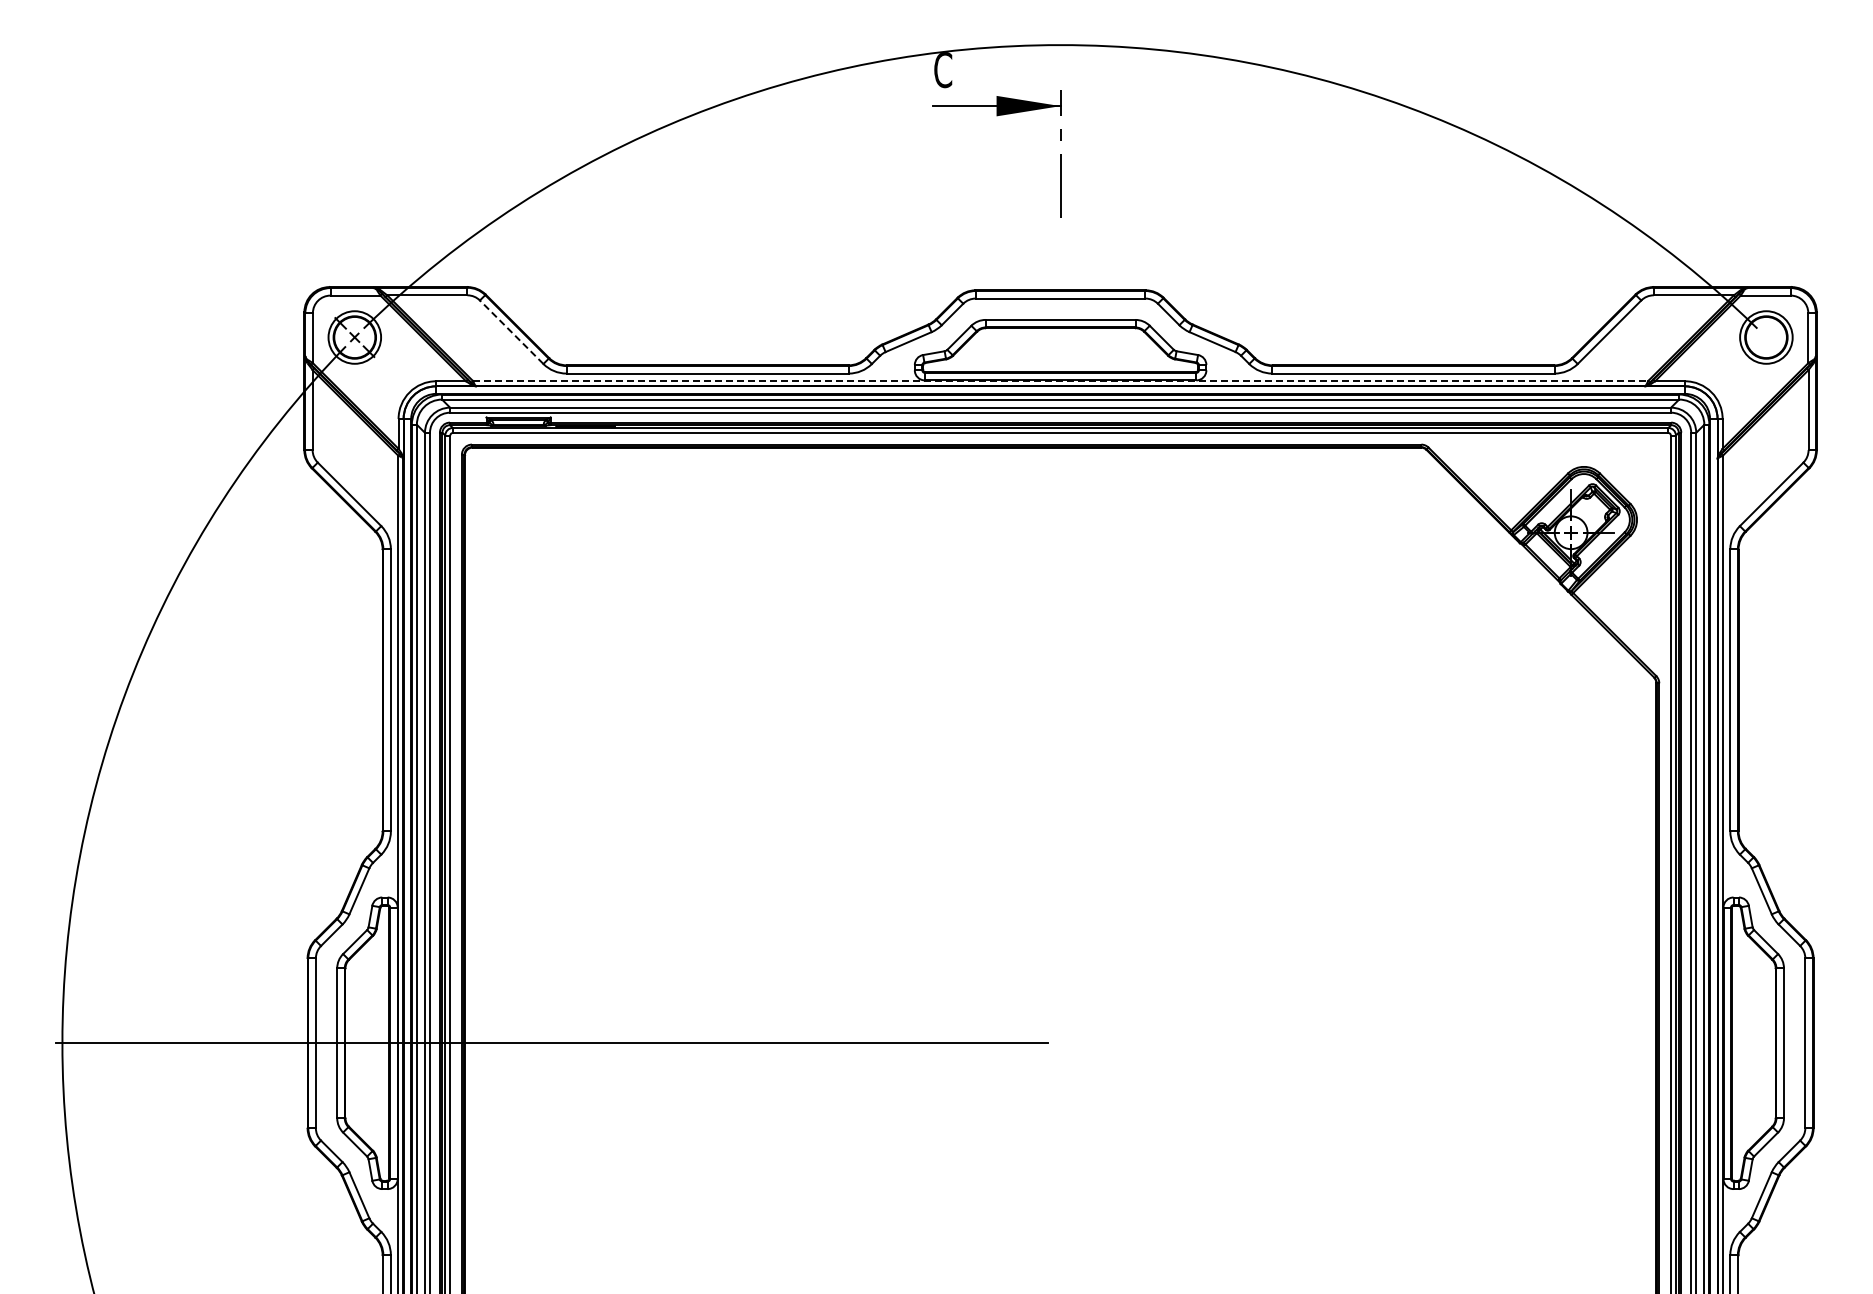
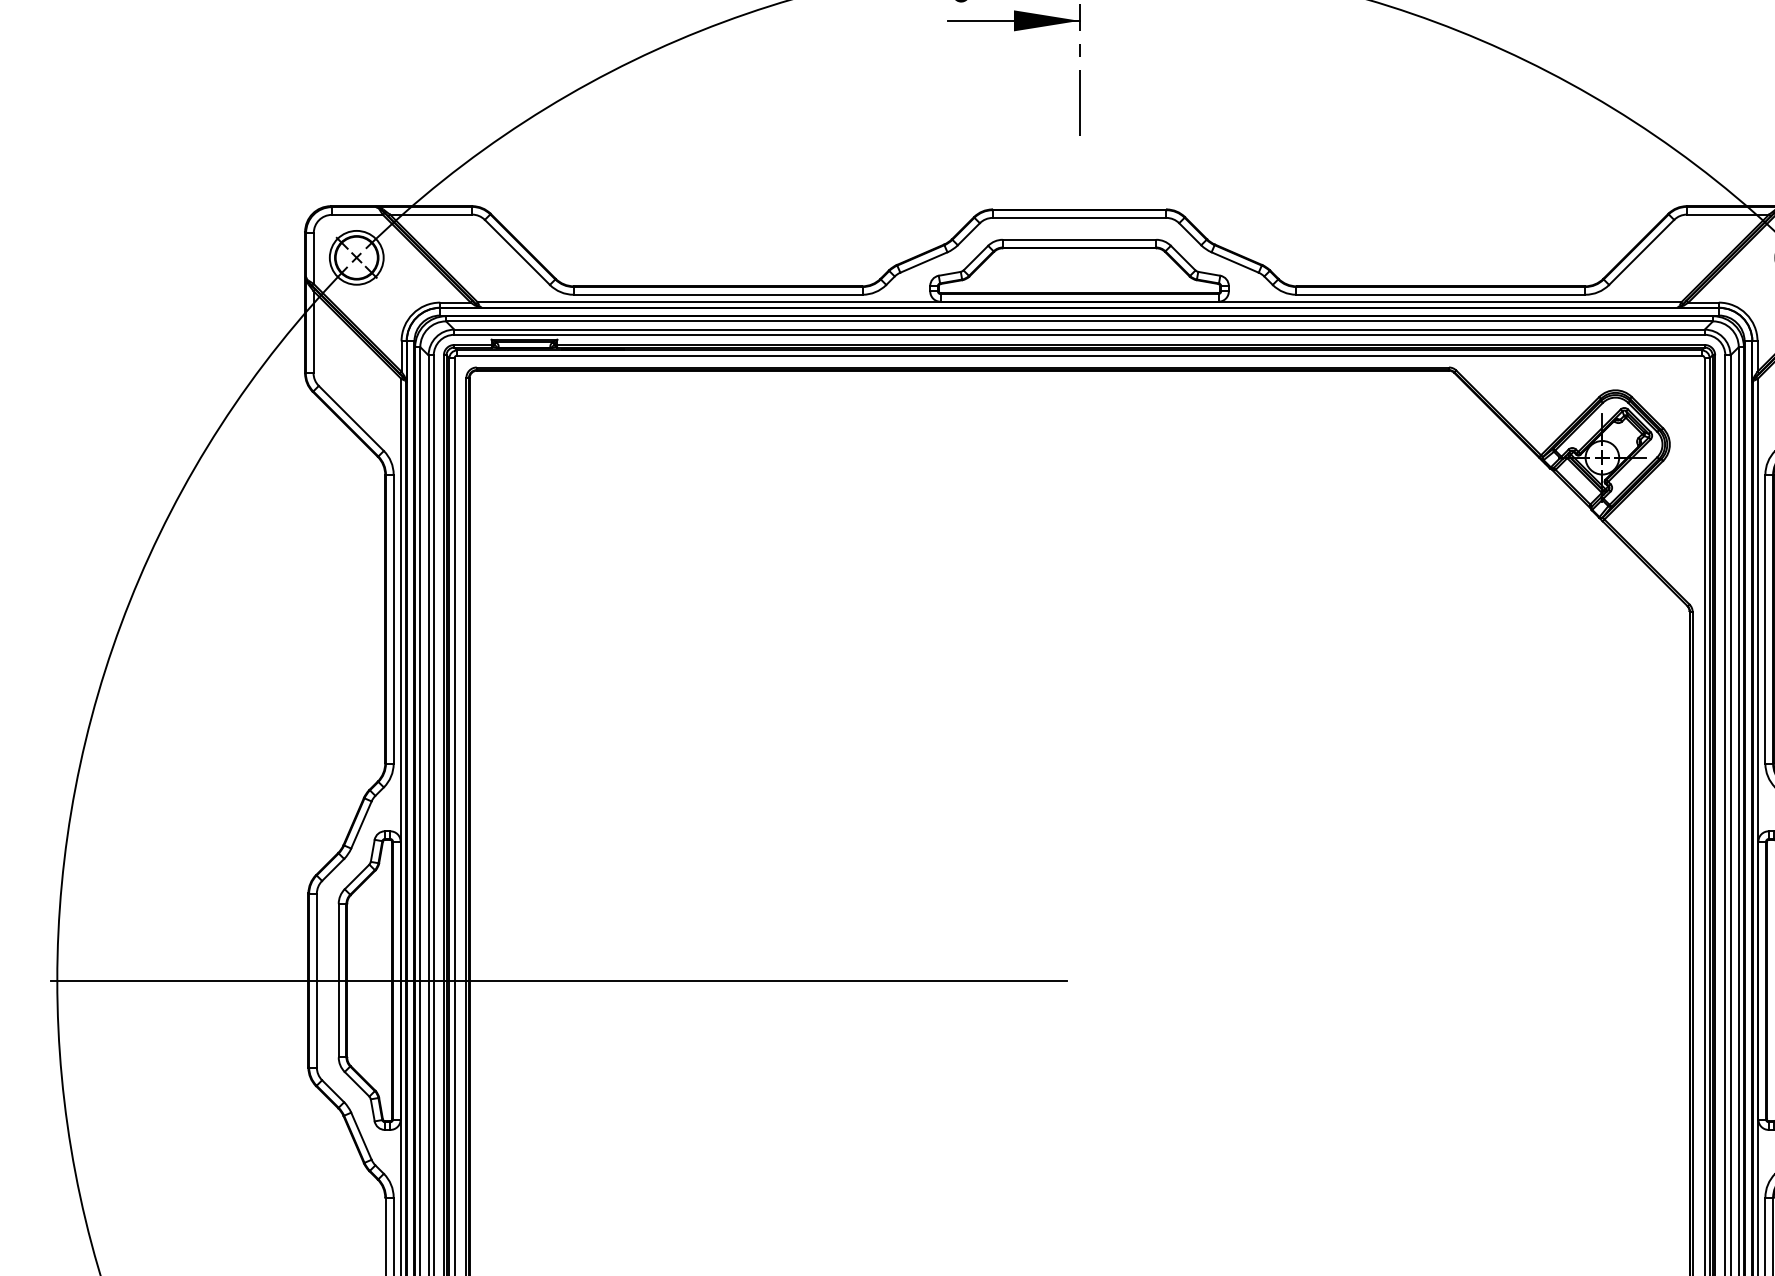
line: (511, 332) -> (517, 252), dashed -> solid
line: (1060, 381) -> (1079, 302), dashed -> solid

